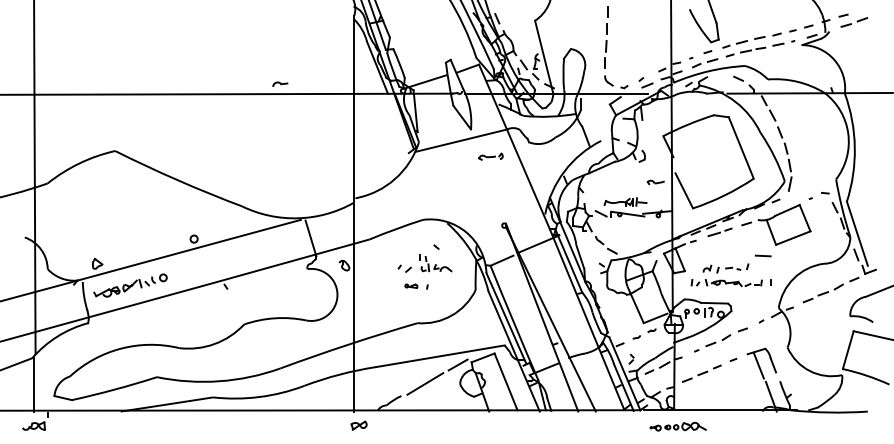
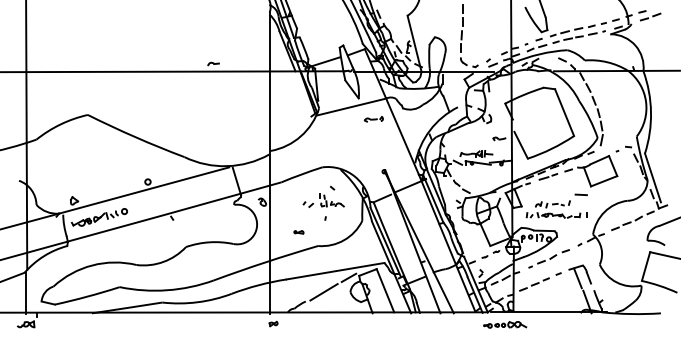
part: (411, 285) -> (299, 231), moved
part: (358, 425) -> (273, 323), size x0.7
part: (677, 426) -> (504, 324), moved

